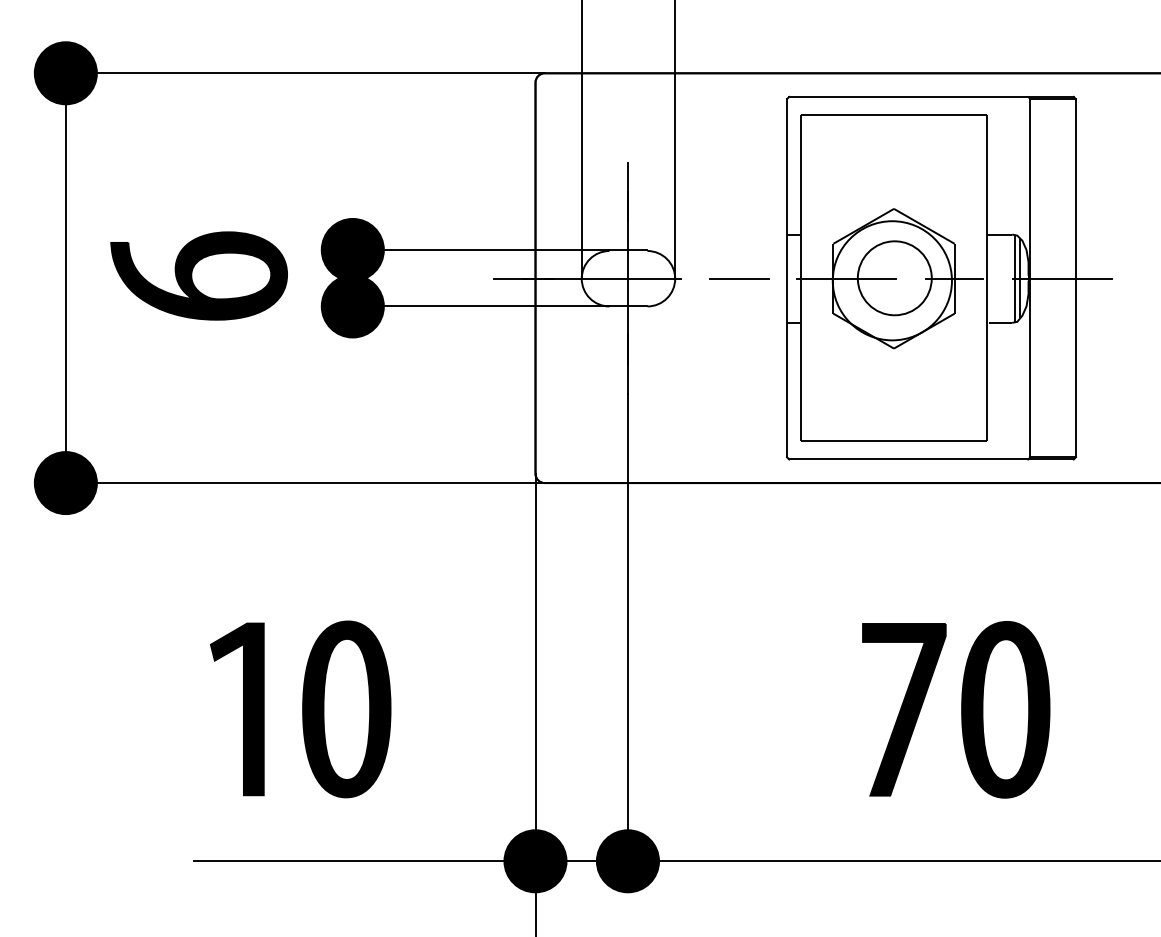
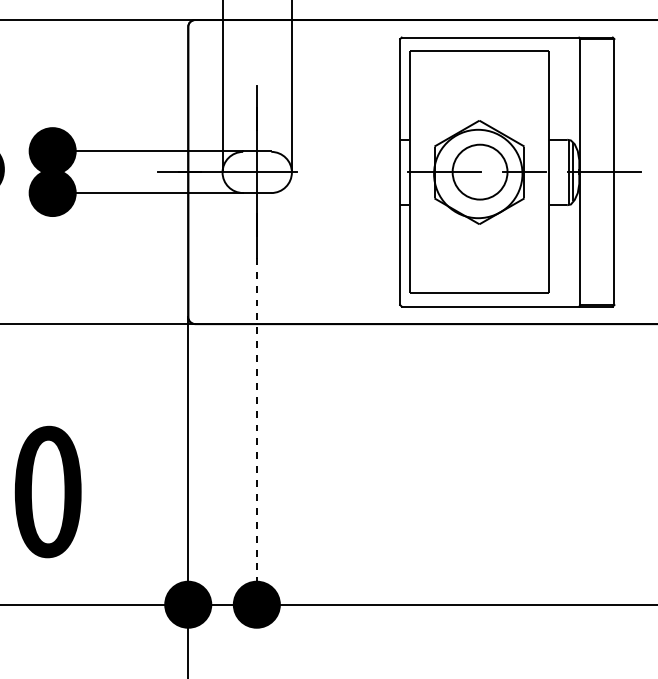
part: (949, 277) -> (520, 171), moved
line: (739, 278) -> (339, 172), removed
line: (627, 627) -> (256, 431), solid -> dashed
part: (956, 709) -> (500, 492), removed

